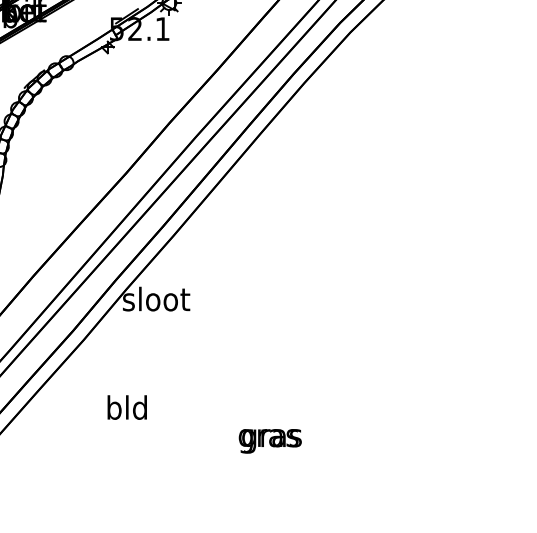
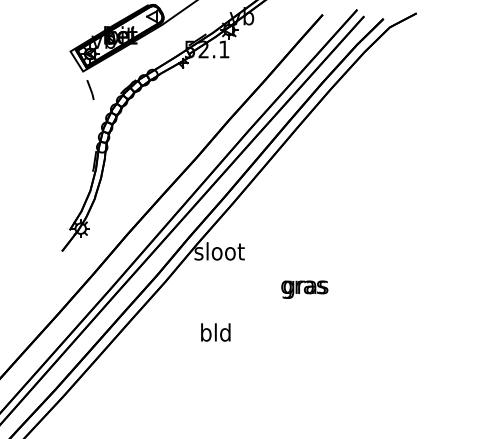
text: (126, 407) -> (215, 332), moved
text: (269, 441) -> (304, 289), moved

